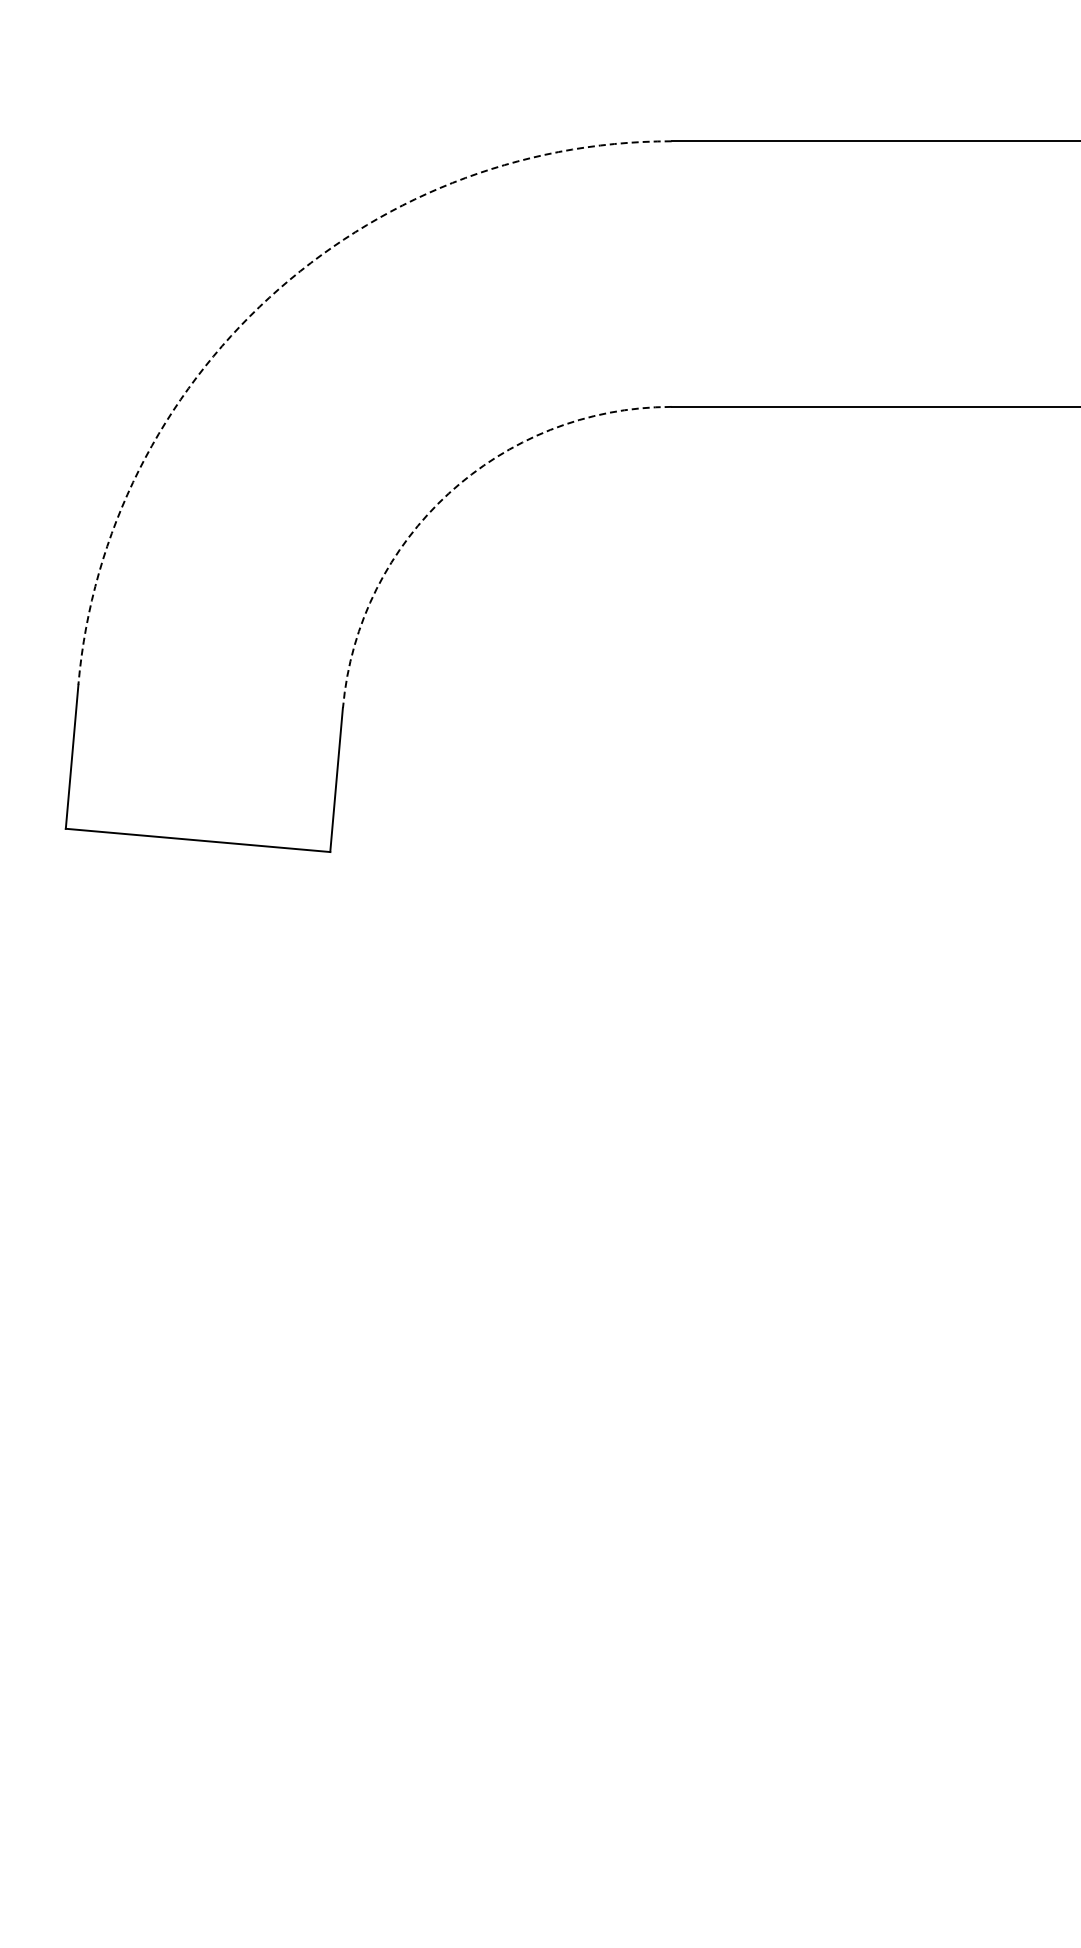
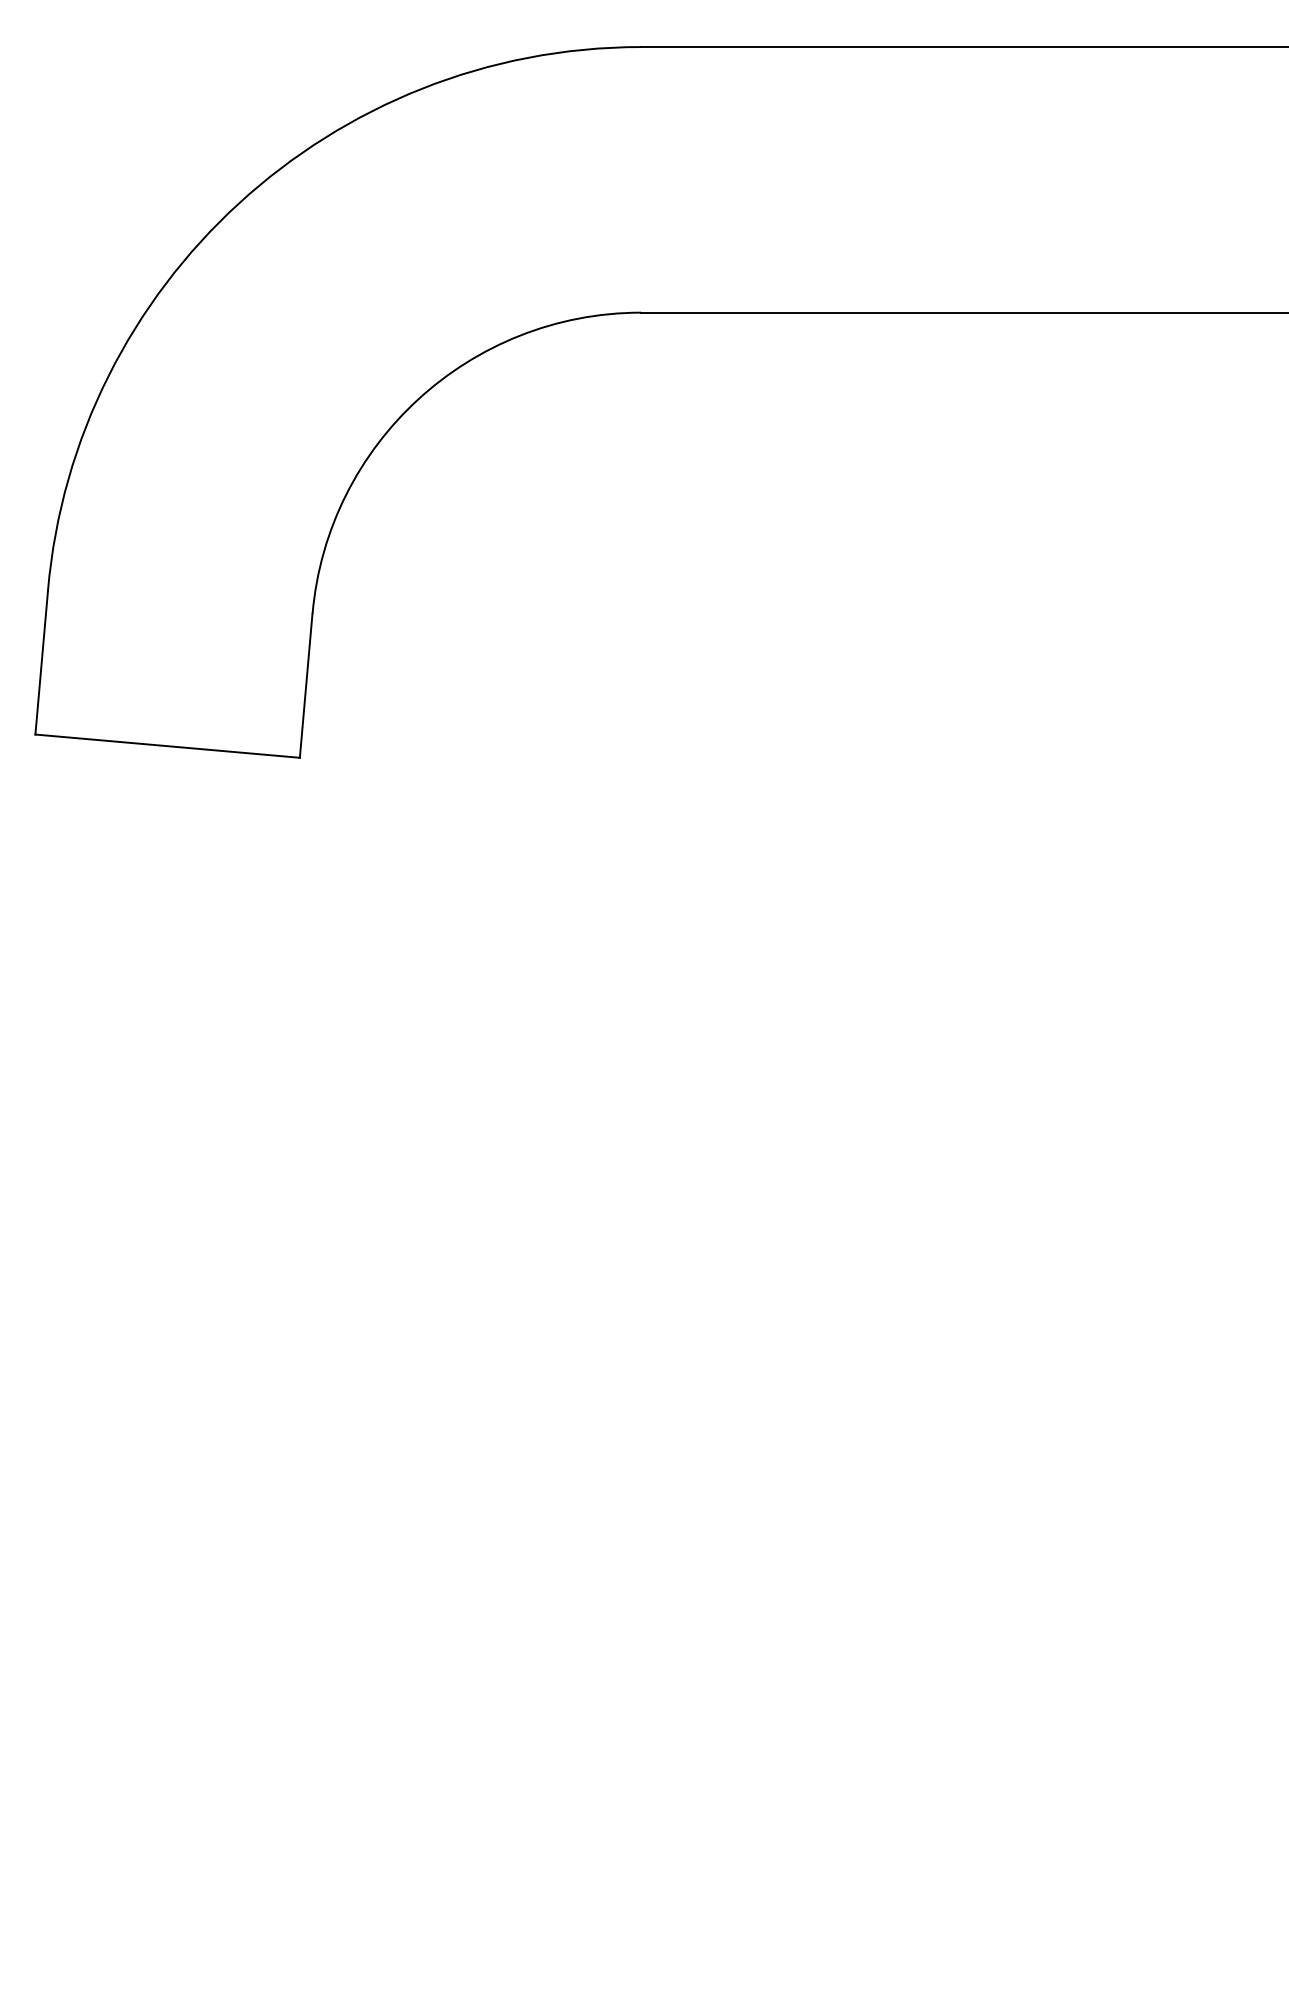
arc: (268, 297) -> (238, 203), dashed -> solid
arc: (448, 493) -> (418, 399), dashed -> solid

